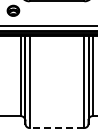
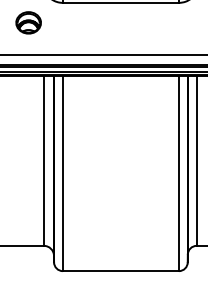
line: (56, 128) -> (119, 272), dashed -> solid

